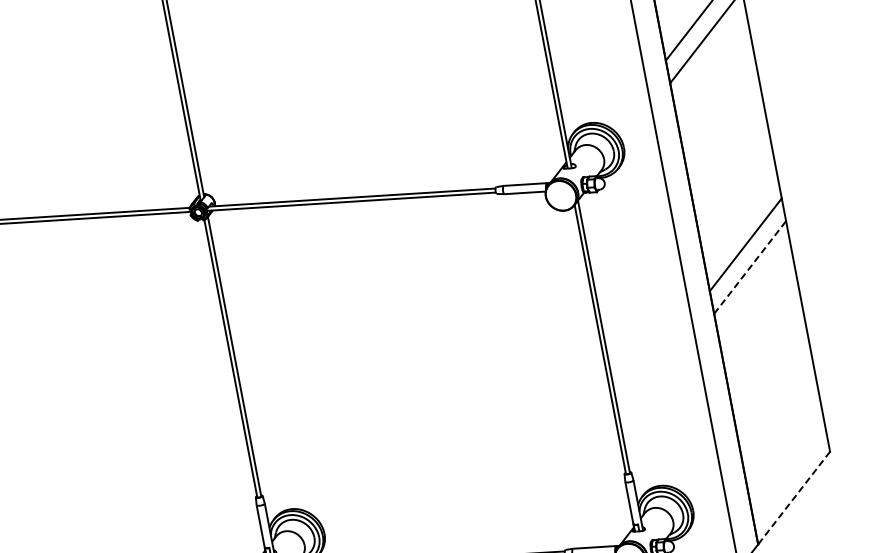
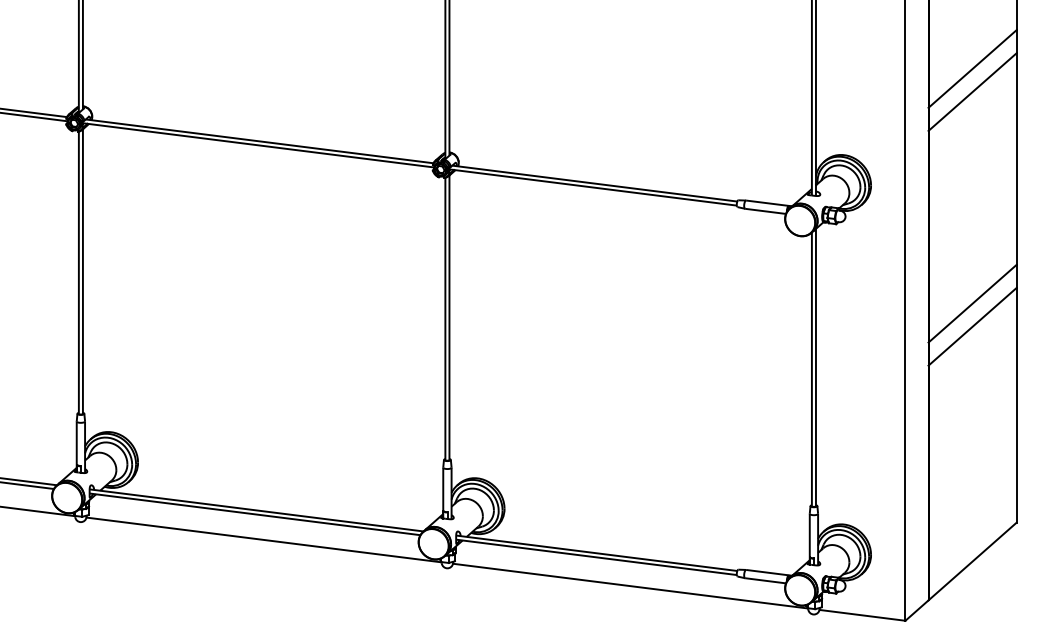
line: (750, 267) -> (972, 326), dashed -> solid
line: (794, 498) -> (972, 561), dashed -> solid

